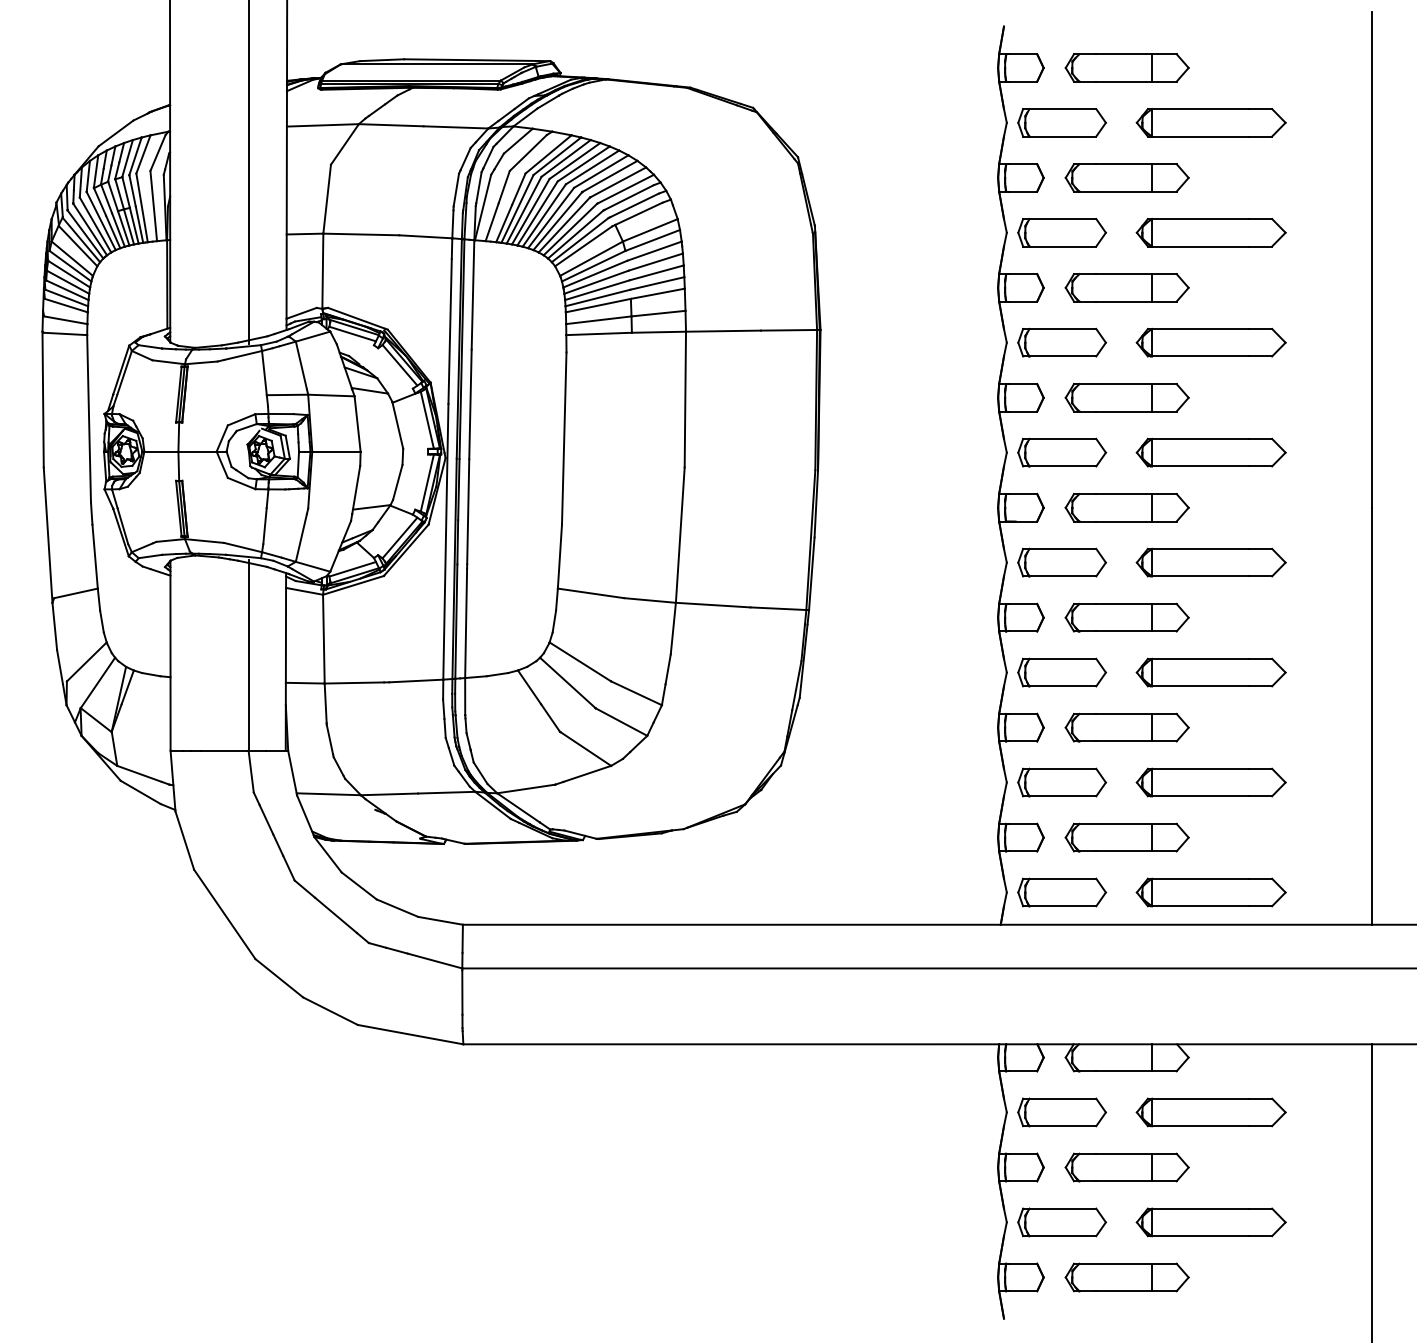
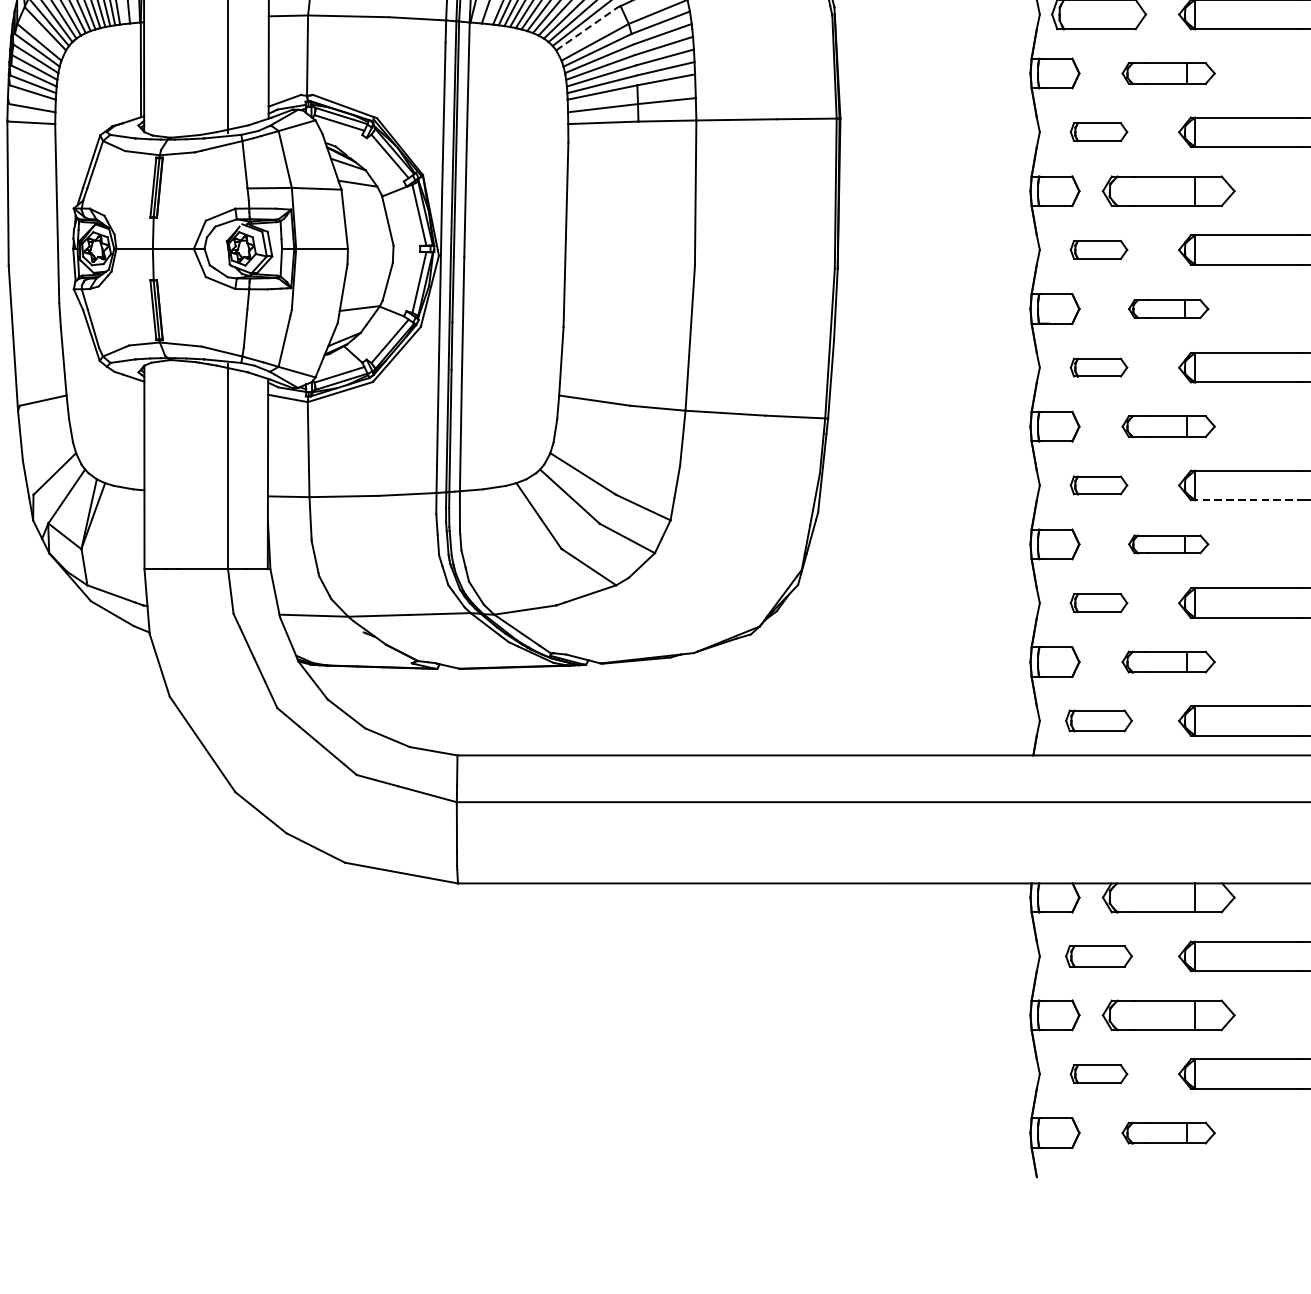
line: (583, 246) -> (586, 29), solid -> dashed
part: (1126, 287) -> (1168, 73), size x0.7
part: (1061, 342) -> (1098, 132), size x0.6
part: (1061, 452) -> (1098, 249), size x0.6
part: (1126, 507) -> (1168, 308), size x0.6
part: (1061, 562) -> (1098, 367), size x0.6
part: (1126, 617) -> (1168, 426), size x0.7
part: (1061, 672) -> (1098, 485), size x0.6
line: (1198, 686) -> (1245, 500), solid -> dashed
part: (1126, 727) -> (1168, 544), size x0.6
part: (1061, 782) -> (1098, 603), size x0.6
part: (1126, 837) -> (1168, 662), size x0.7
part: (1061, 892) -> (1098, 720), size x0.7
part: (1061, 1112) -> (1098, 956), size x0.7
part: (1061, 1222) -> (1098, 1074), size x0.6
part: (1126, 1277) -> (1168, 1133), size x0.7

